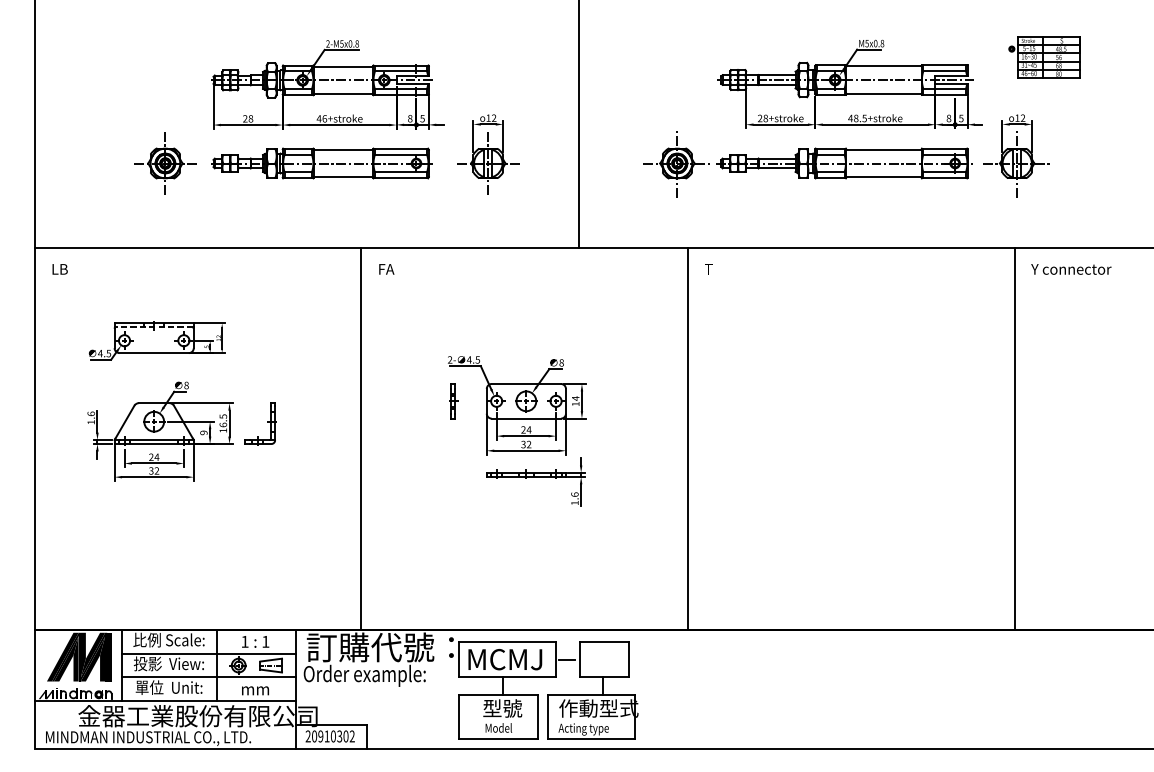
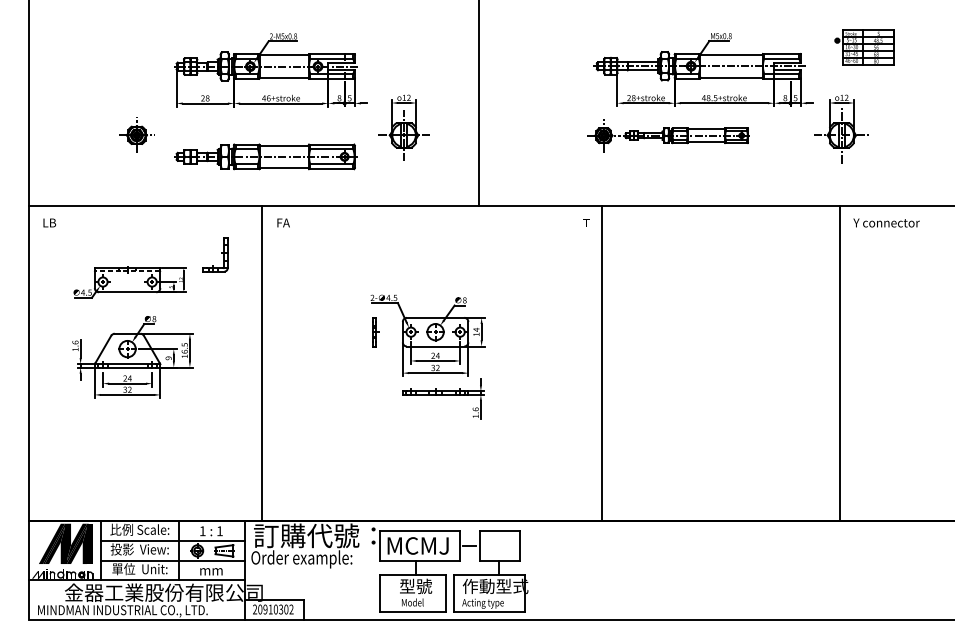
part: (165, 163) -> (136, 135), size x0.7
part: (321, 163) -> (266, 156), moved
part: (807, 164) -> (668, 136), size x0.6
text: (386, 269) -> (283, 223), moved
part: (267, 422) -> (221, 253), moved
line: (361, 438) -> (261, 362), moved
line: (687, 438) -> (602, 362), moved

